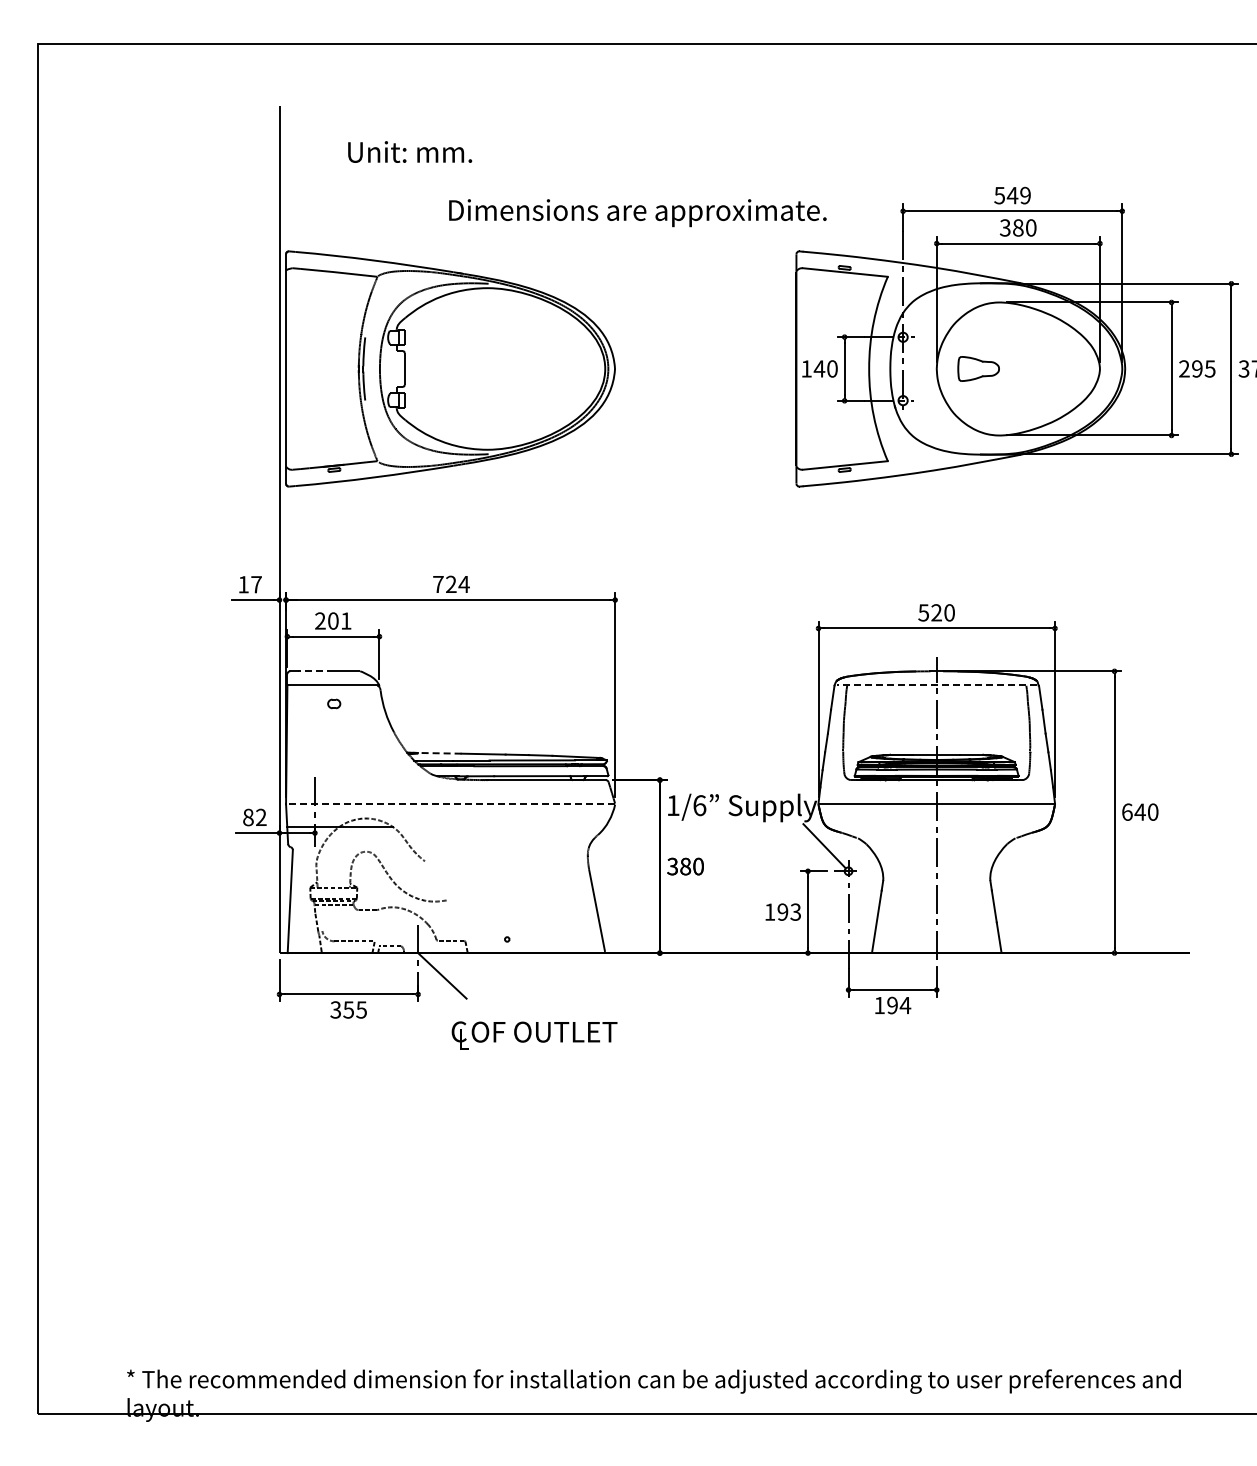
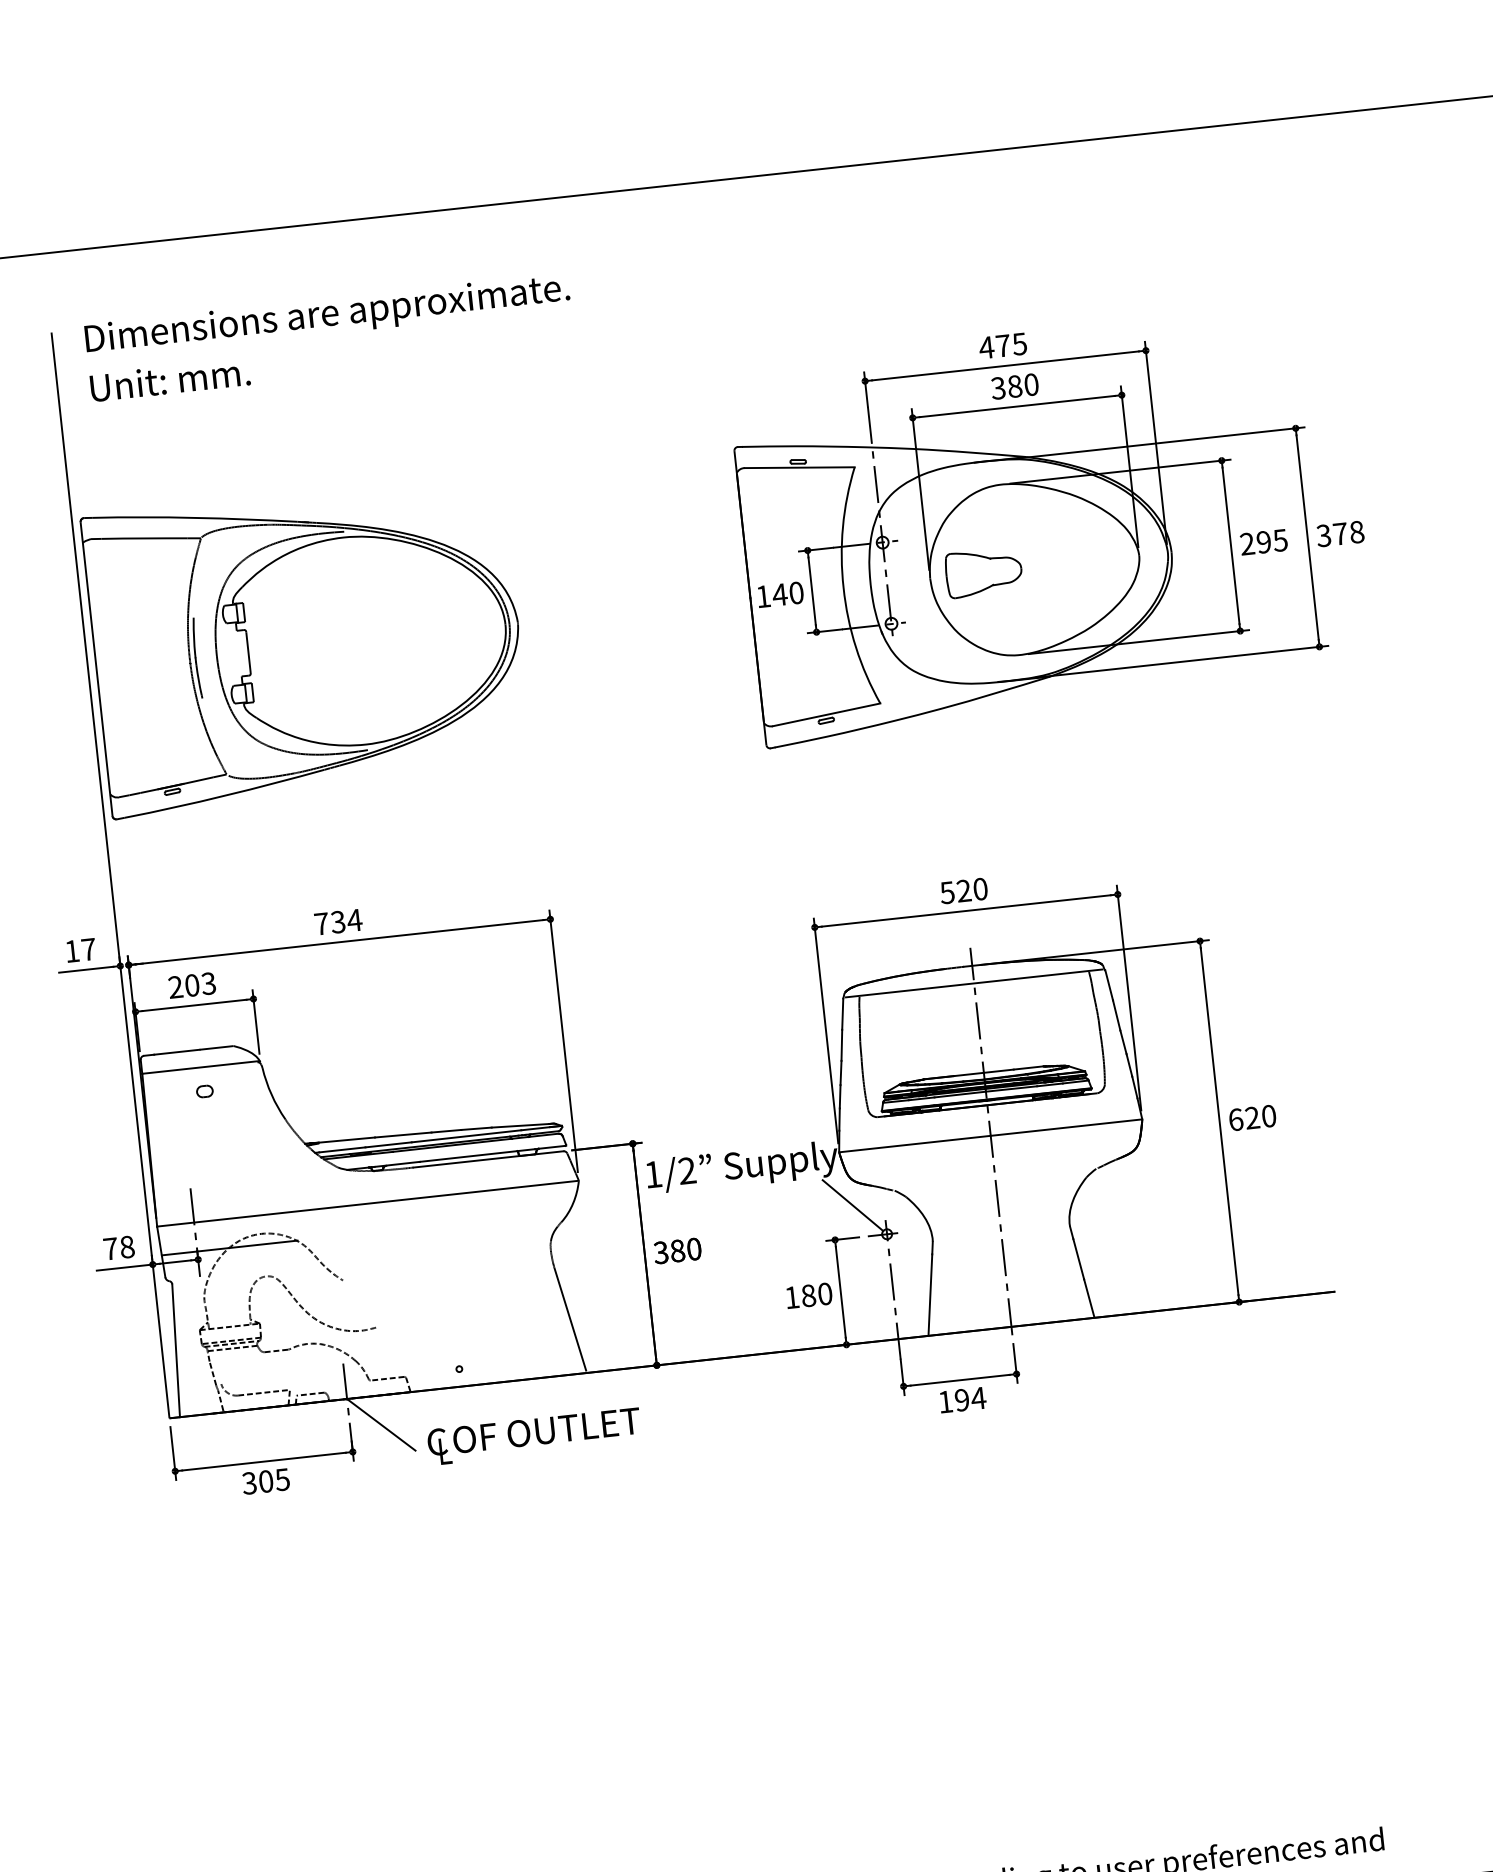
text: (410, 151) -> (170, 379), moved
text: (1011, 195) -> (1001, 345), 549 -> 475
text: (637, 213) -> (327, 316), moved
part: (978, 368) -> (983, 572), size x1.43
text: (450, 584) -> (337, 922), 724 -> 734
text: (345, 620) -> (207, 983), 201 -> 203
line: (315, 671) -> (176, 1052), dashed -> solid
line: (936, 685) -> (973, 984), dashed -> solid
line: (439, 753) -> (346, 1140), dashed -> solid
line: (450, 804) -> (367, 1204), dashed -> solid
text: (699, 805) -> (686, 1170), 1/6 -> 1/2
text: (1139, 811) -> (1251, 1117), 640 -> 620
text: (254, 817) -> (118, 1248), 82 -> 78
text: (789, 911) -> (817, 1294), 193 -> 180
text: (348, 1009) -> (265, 1480), 355 -> 305
text: (534, 1035) -> (534, 1436), moved

